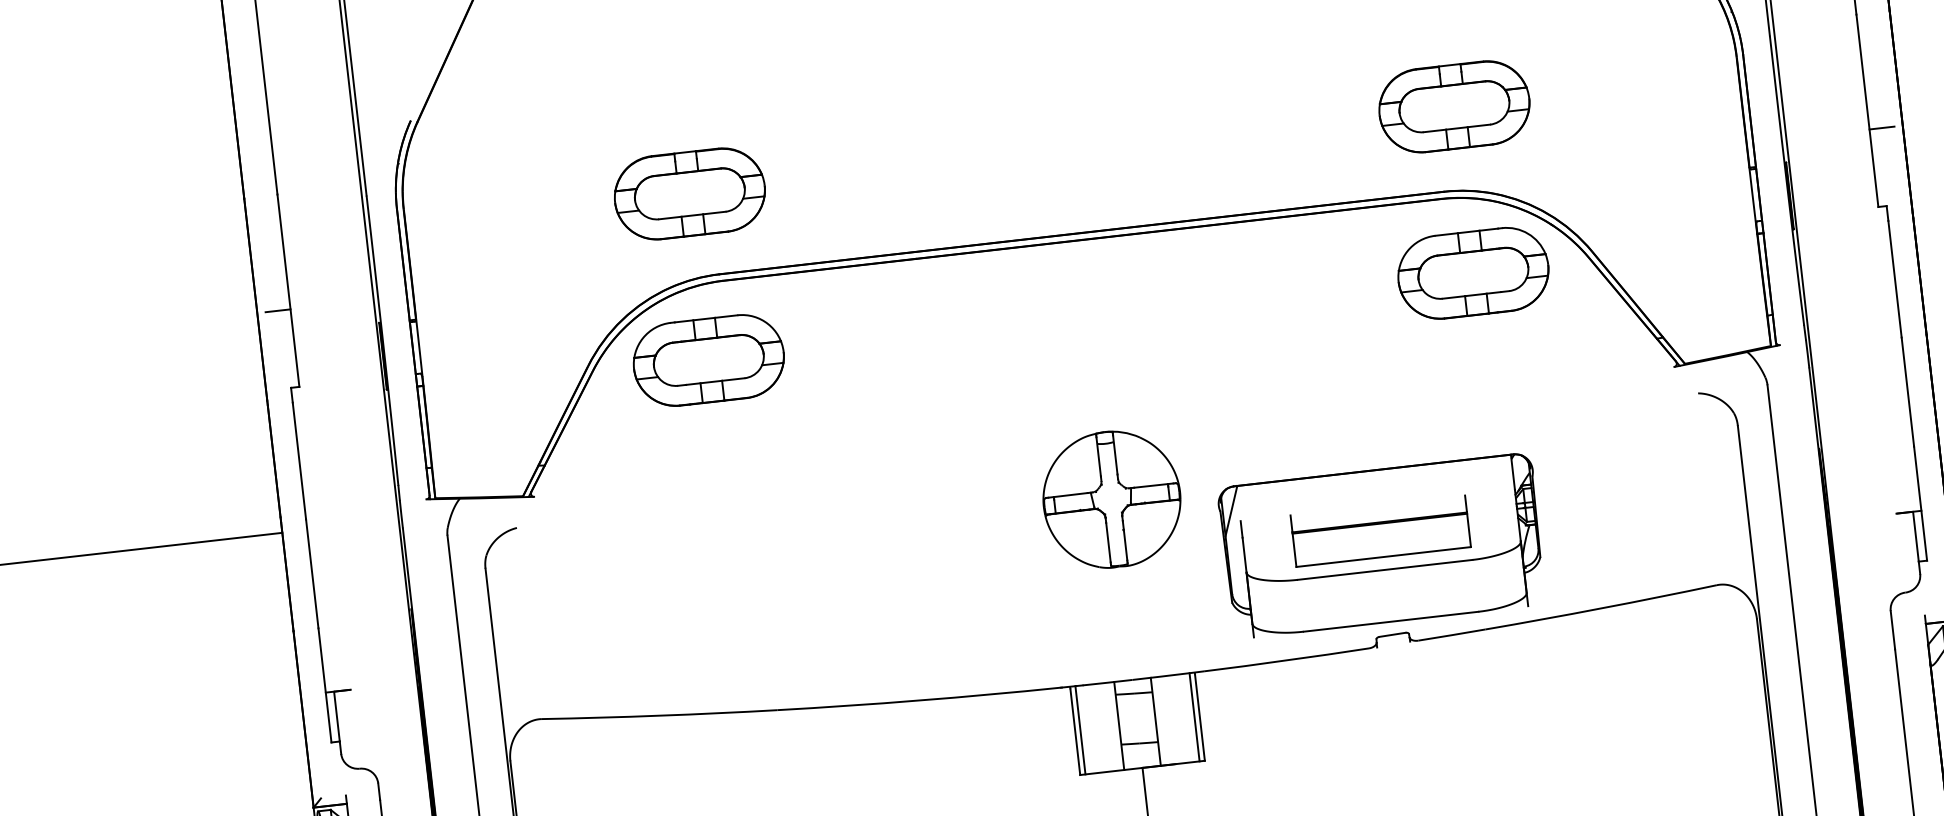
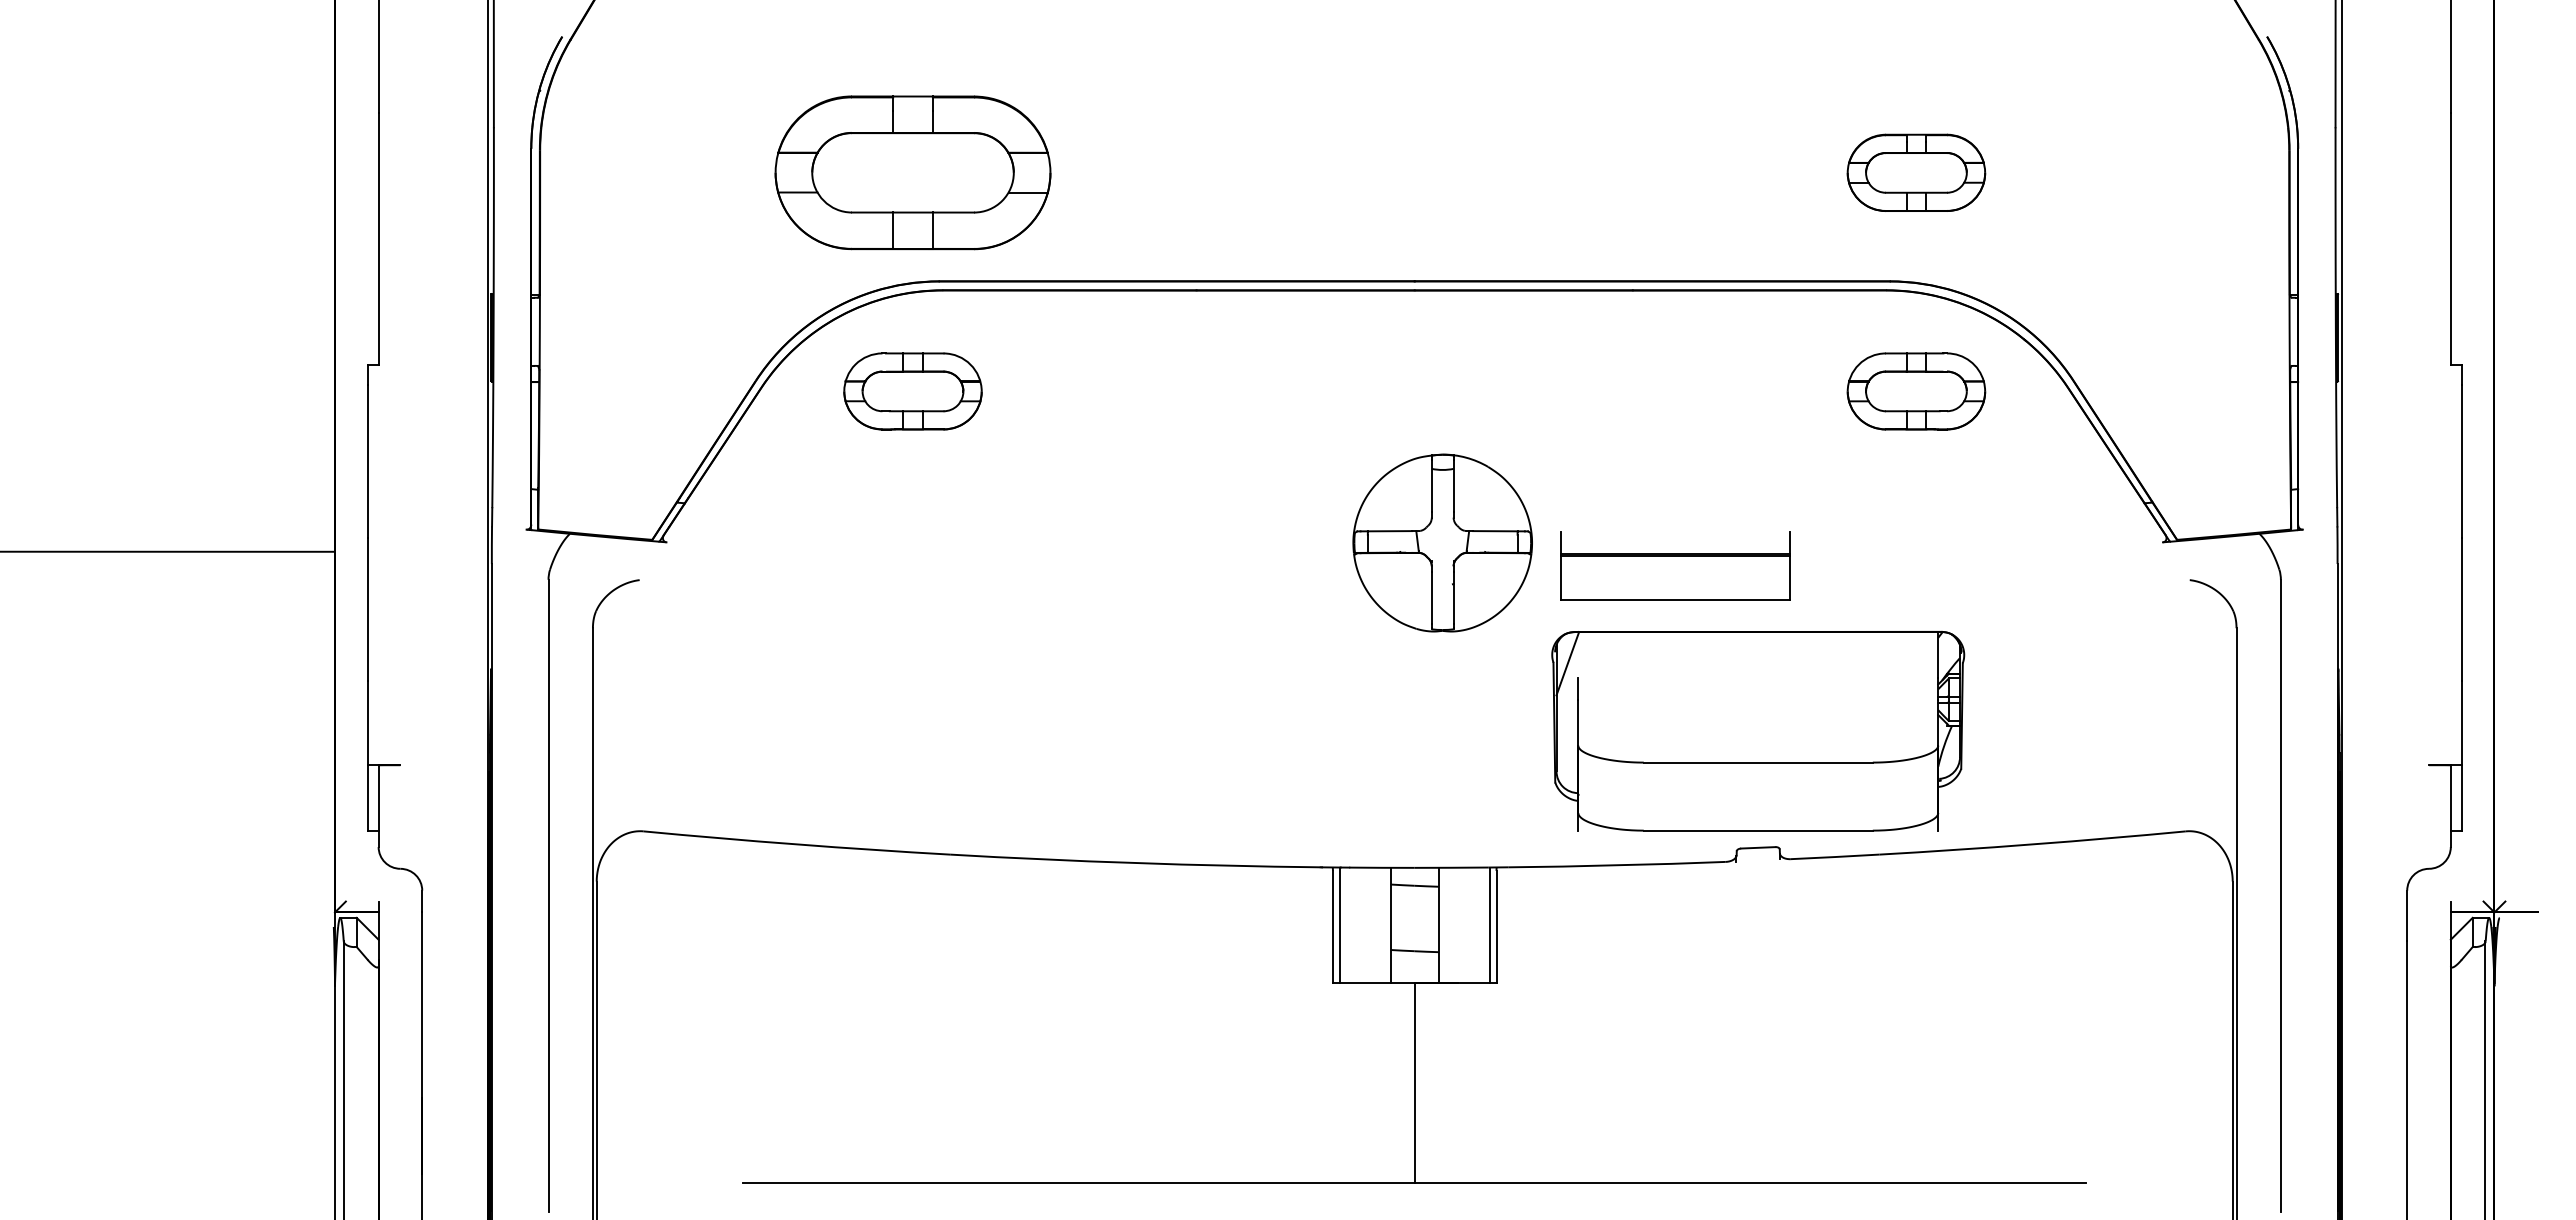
part: (1454, 106) -> (1916, 172), size x0.7
line: (1881, 128) -> (2466, 263), removed
part: (689, 193) -> (912, 172), size x1.4
part: (1473, 273) -> (1916, 391), size x0.7
line: (277, 310) -> (361, 263), removed
part: (708, 360) -> (912, 391), size x0.7
part: (1111, 499) -> (1442, 542), moved
part: (1380, 530) -> (1675, 565), moved

